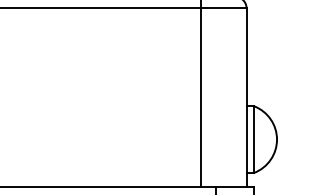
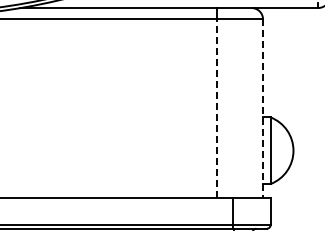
line: (201, 97) -> (217, 108), solid -> dashed
line: (247, 98) -> (263, 109), solid -> dashed

